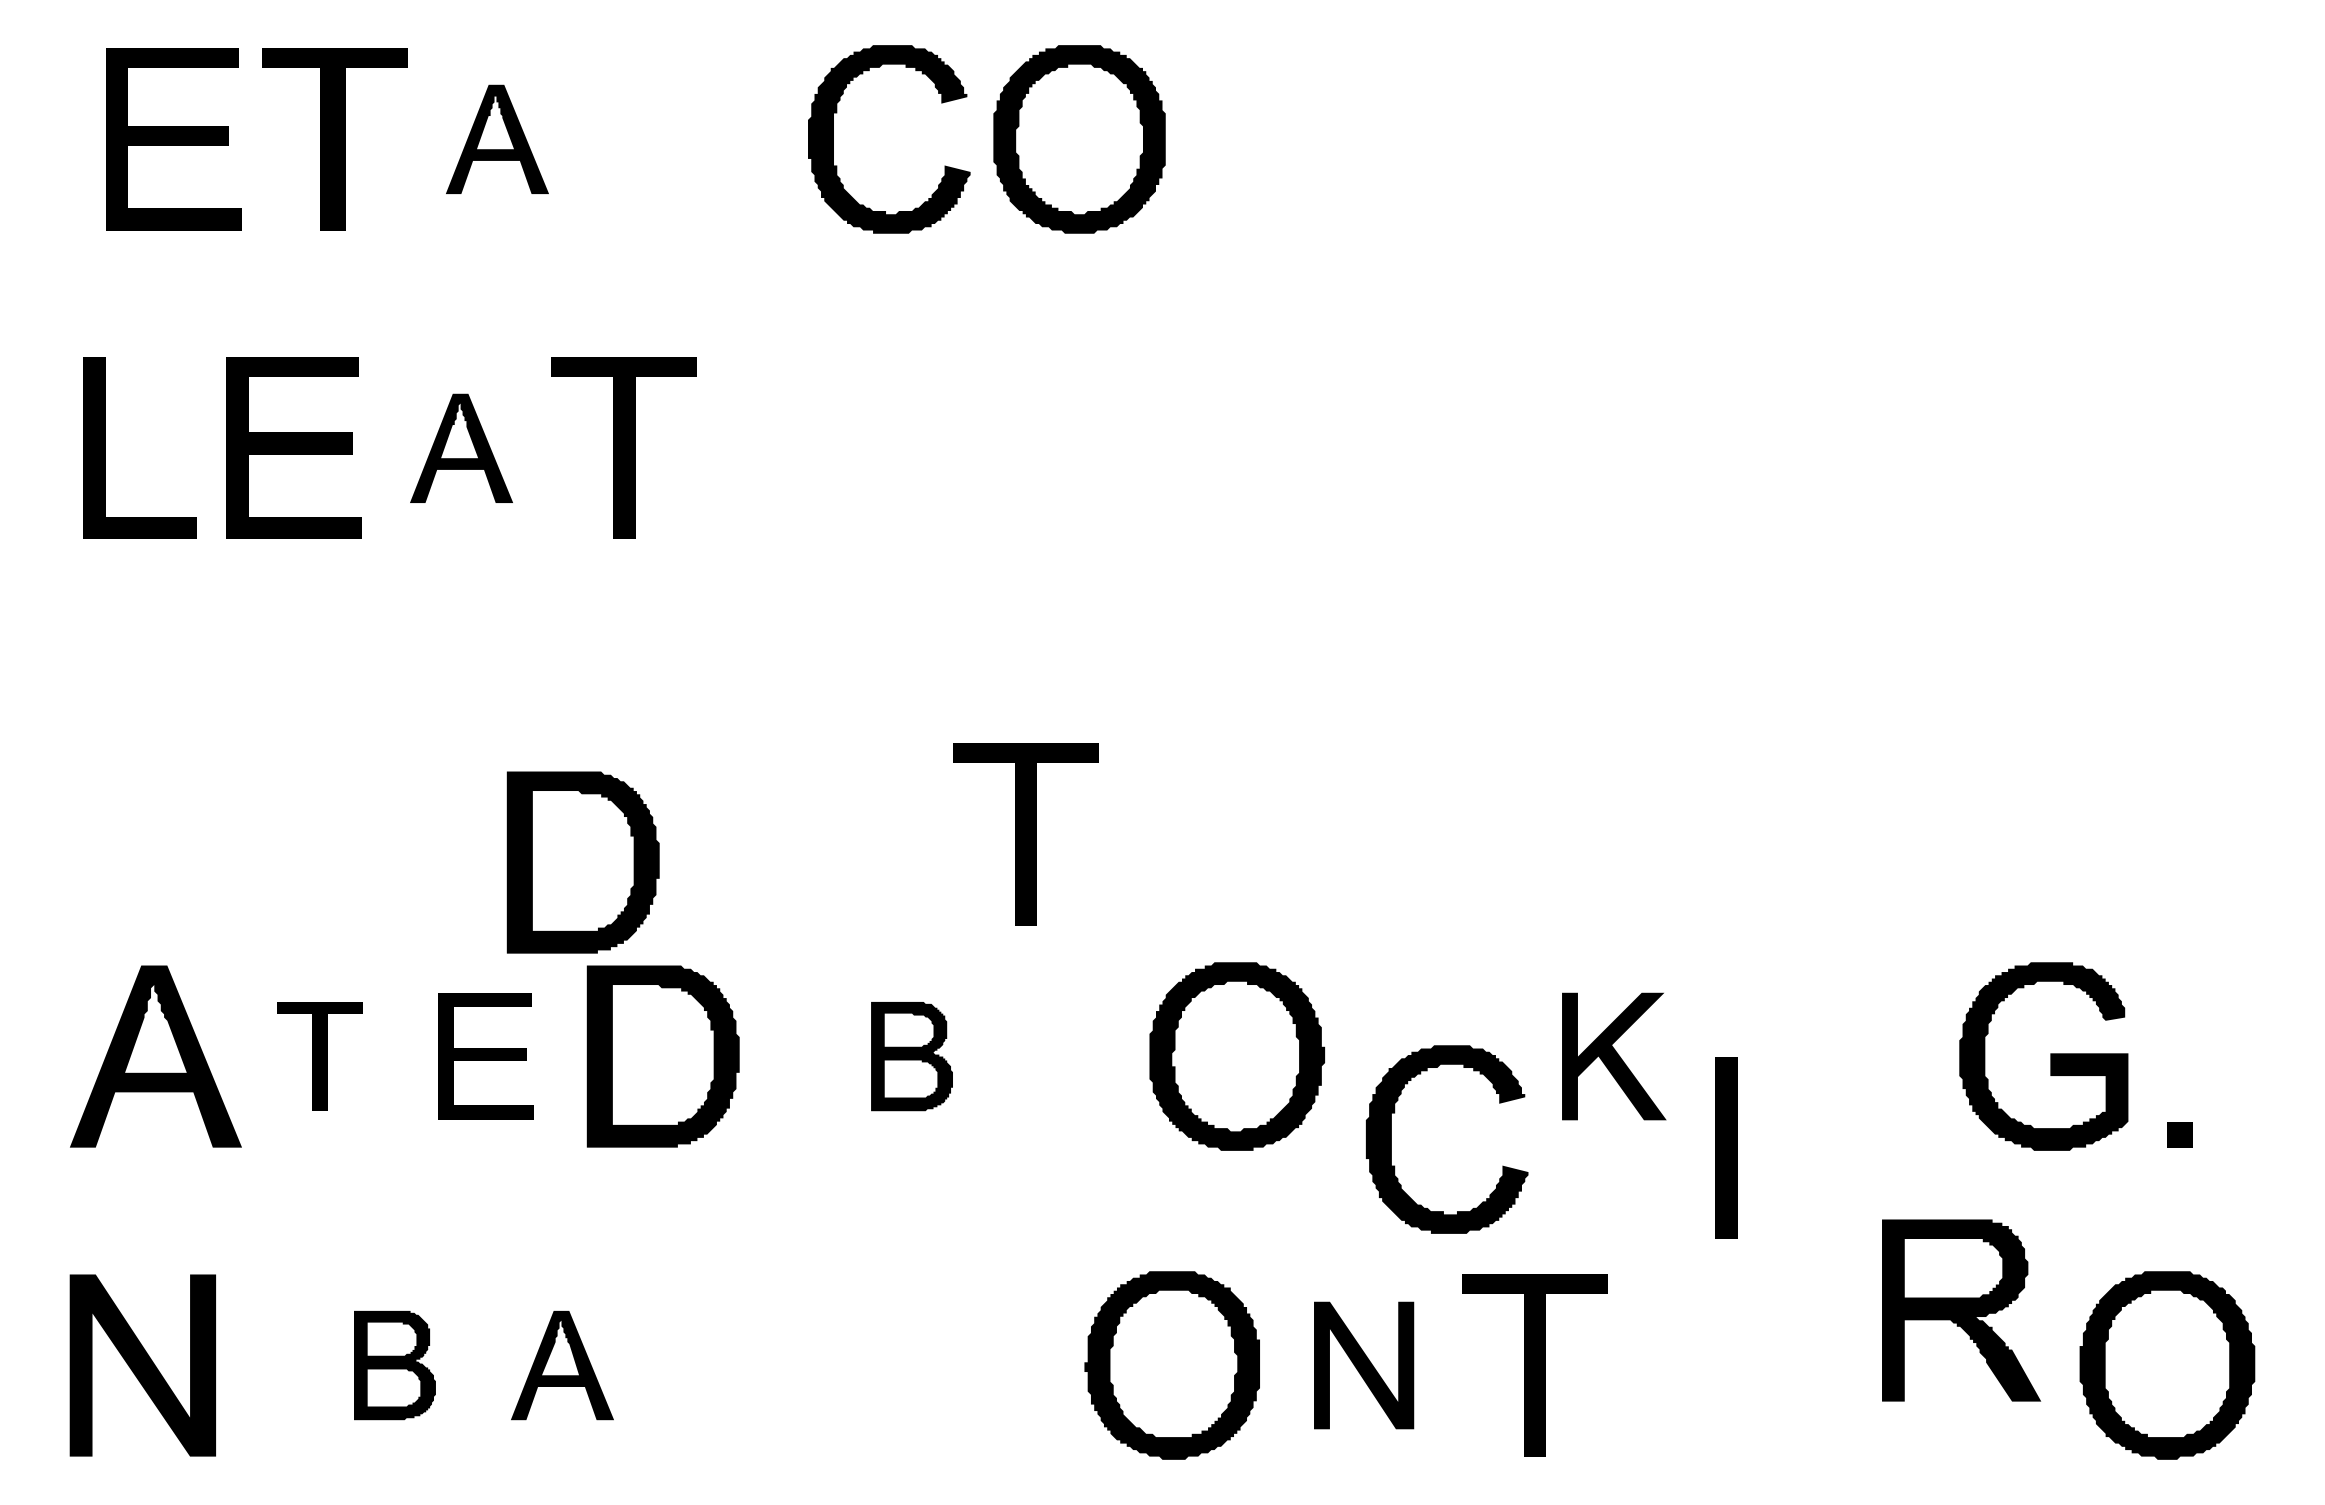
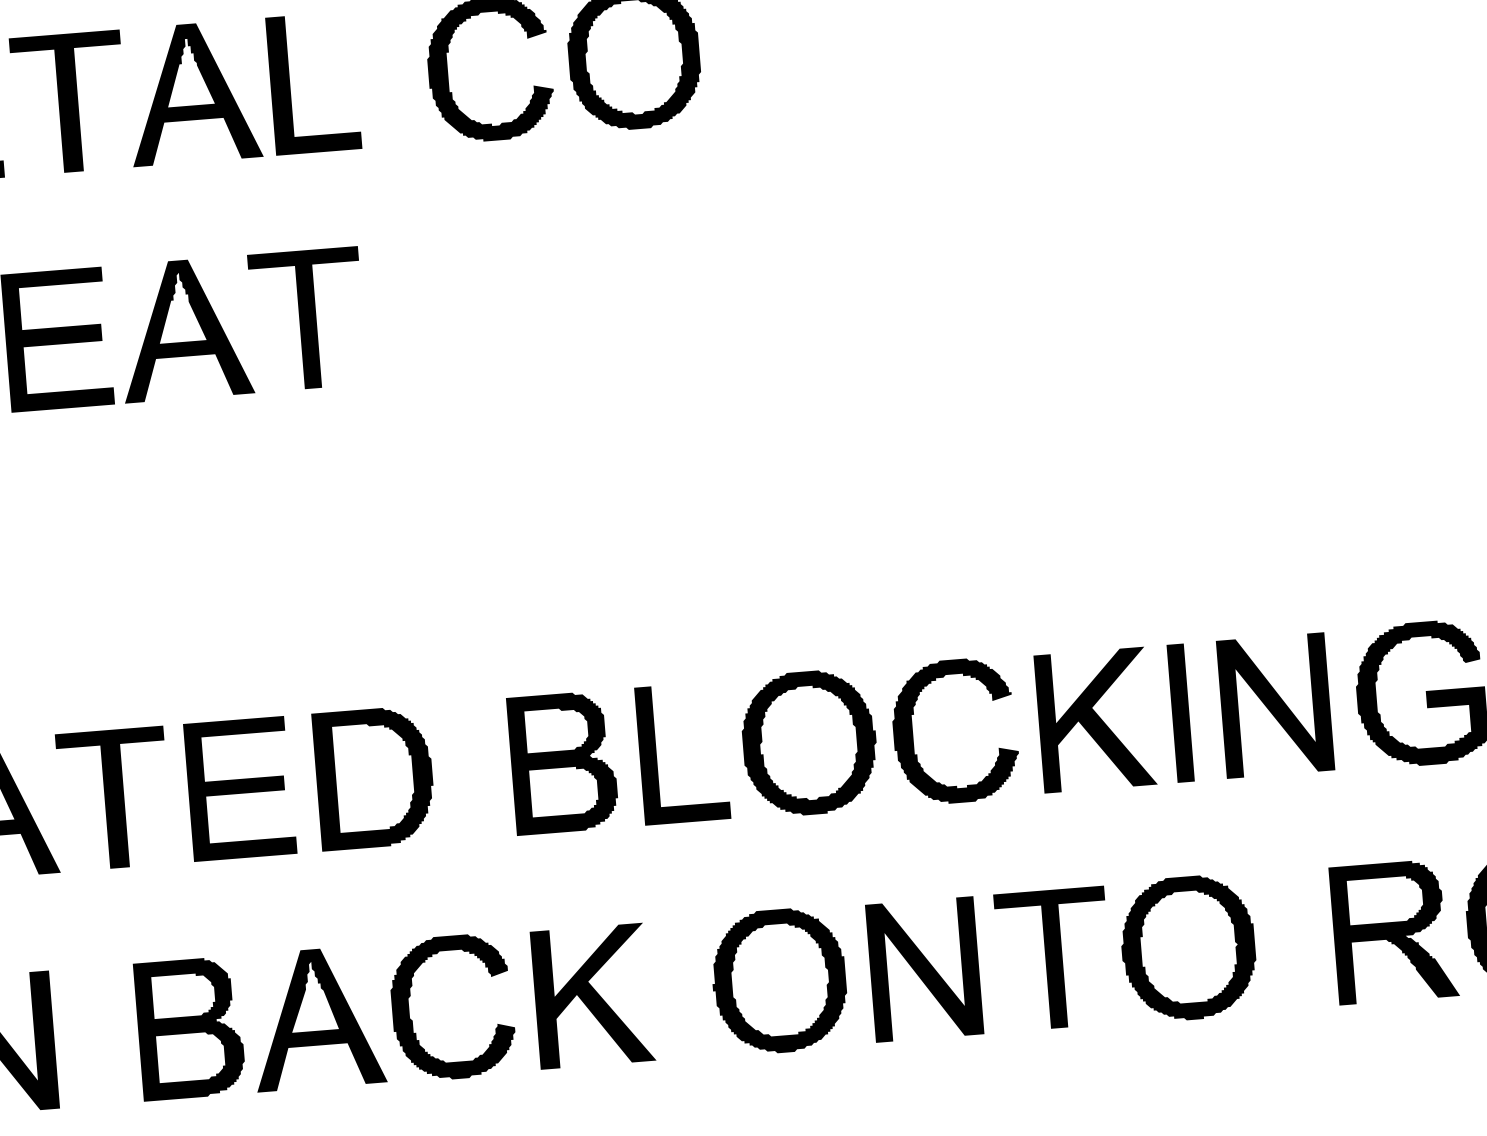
part: (497, 139) -> (193, 93), size x1.67
fill: (656, 139) -> (313, 83), added
part: (461, 448) -> (184, 329), size x1.67
part: (1025, 834) -> (635, 587), removed
part: (582, 862) -> (301, 635), removed
part: (320, 1056) -> (114, 798), size x1.67
part: (485, 1056) -> (239, 788), size x1.43
part: (911, 1056) -> (562, 762), size x1.67
fill: (1069, 1056) -> (682, 753), added
part: (1613, 1056) -> (1094, 720), size x1.43
fill: (1851, 1056) -> (1275, 705), added
part: (1391, 1139) -> (912, 734), moved
part: (1726, 1147) -> (1180, 713), moved
part: (1961, 1310) -> (1394, 931), moved
part: (394, 1365) -> (189, 1028), size x1.67
part: (562, 1365) -> (317, 1018), size x1.67
fill: (741, 1365) -> (452, 1007), added
fill: (926, 1365) -> (592, 996), added
part: (1363, 1365) -> (924, 969), size x1.43
part: (1711, 1365) -> (1187, 948), added

